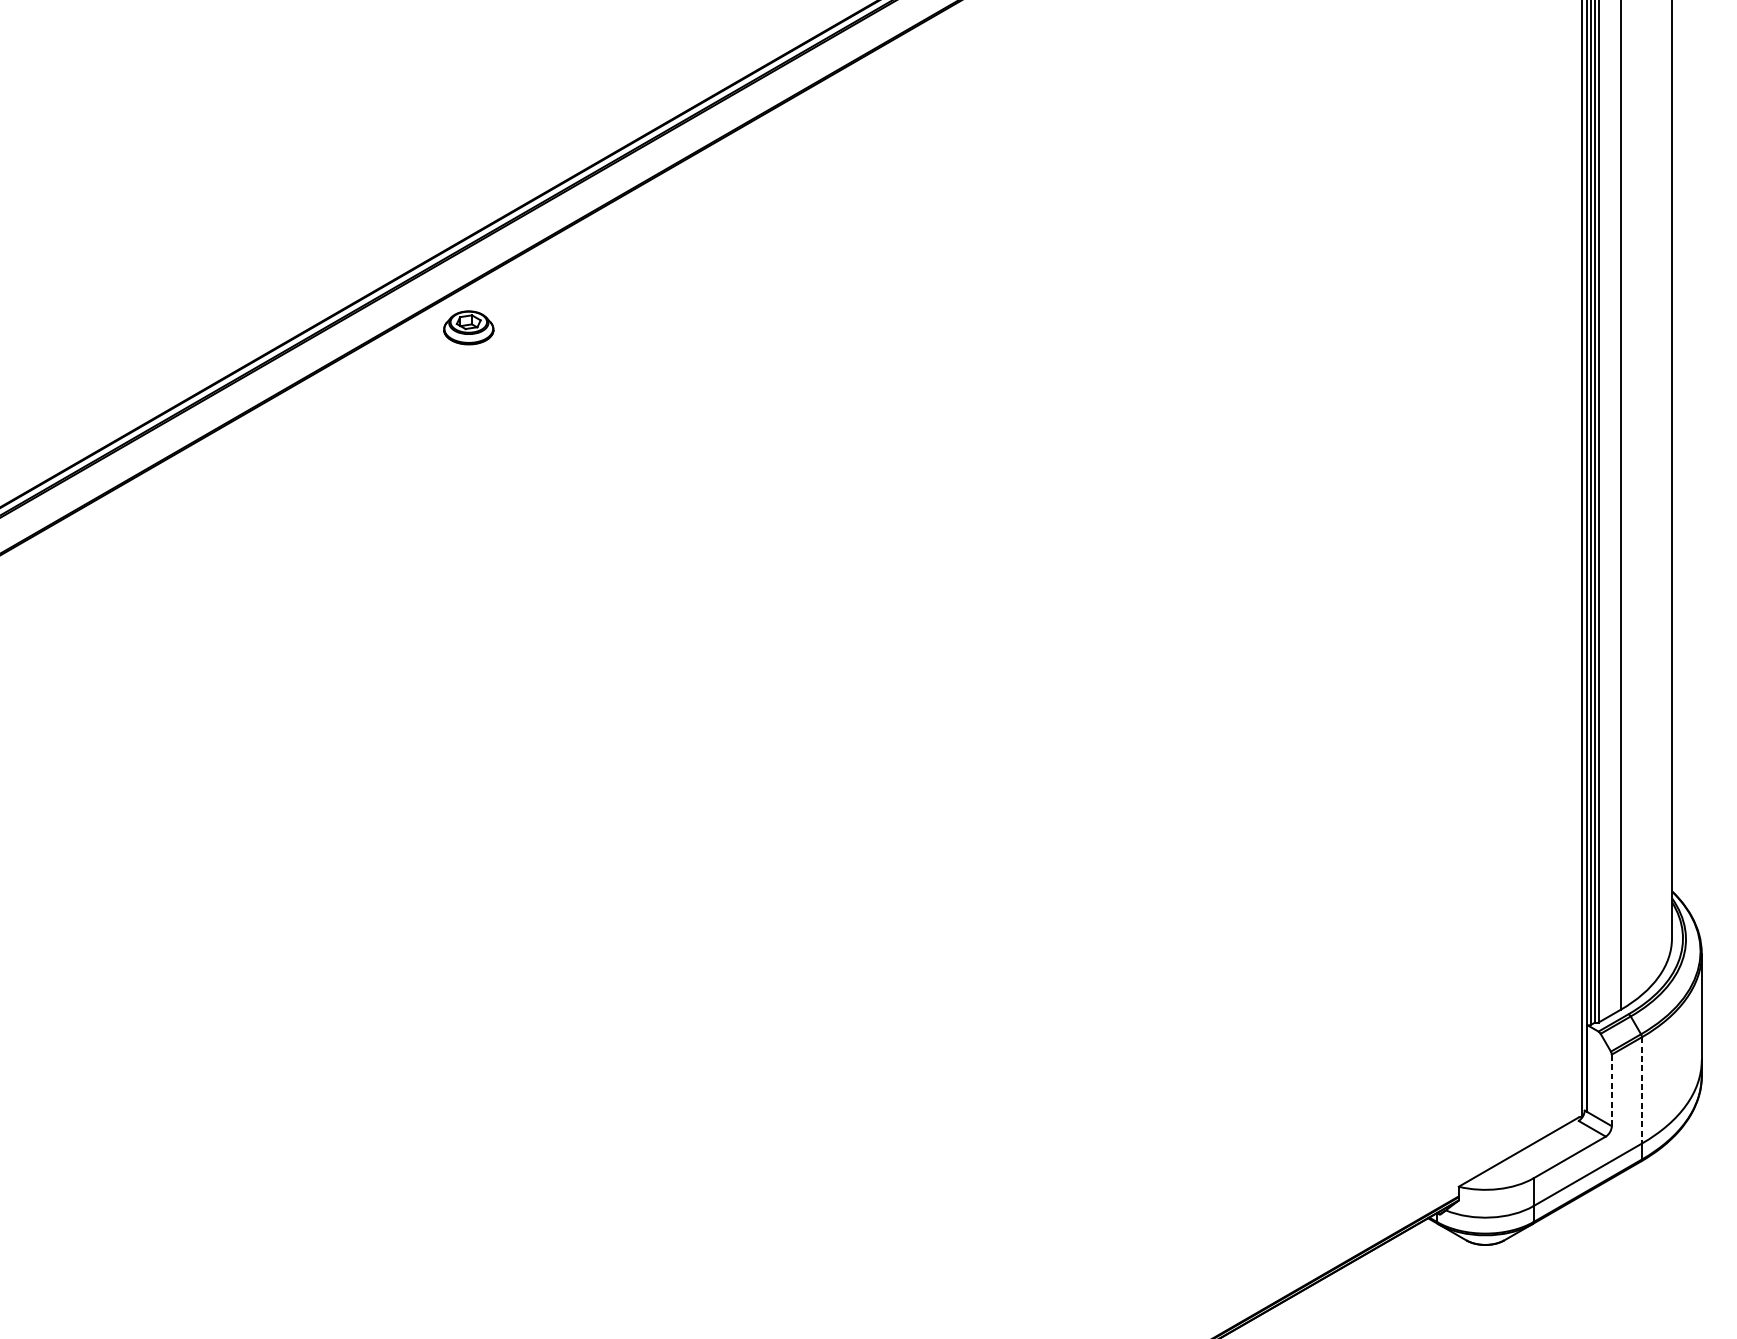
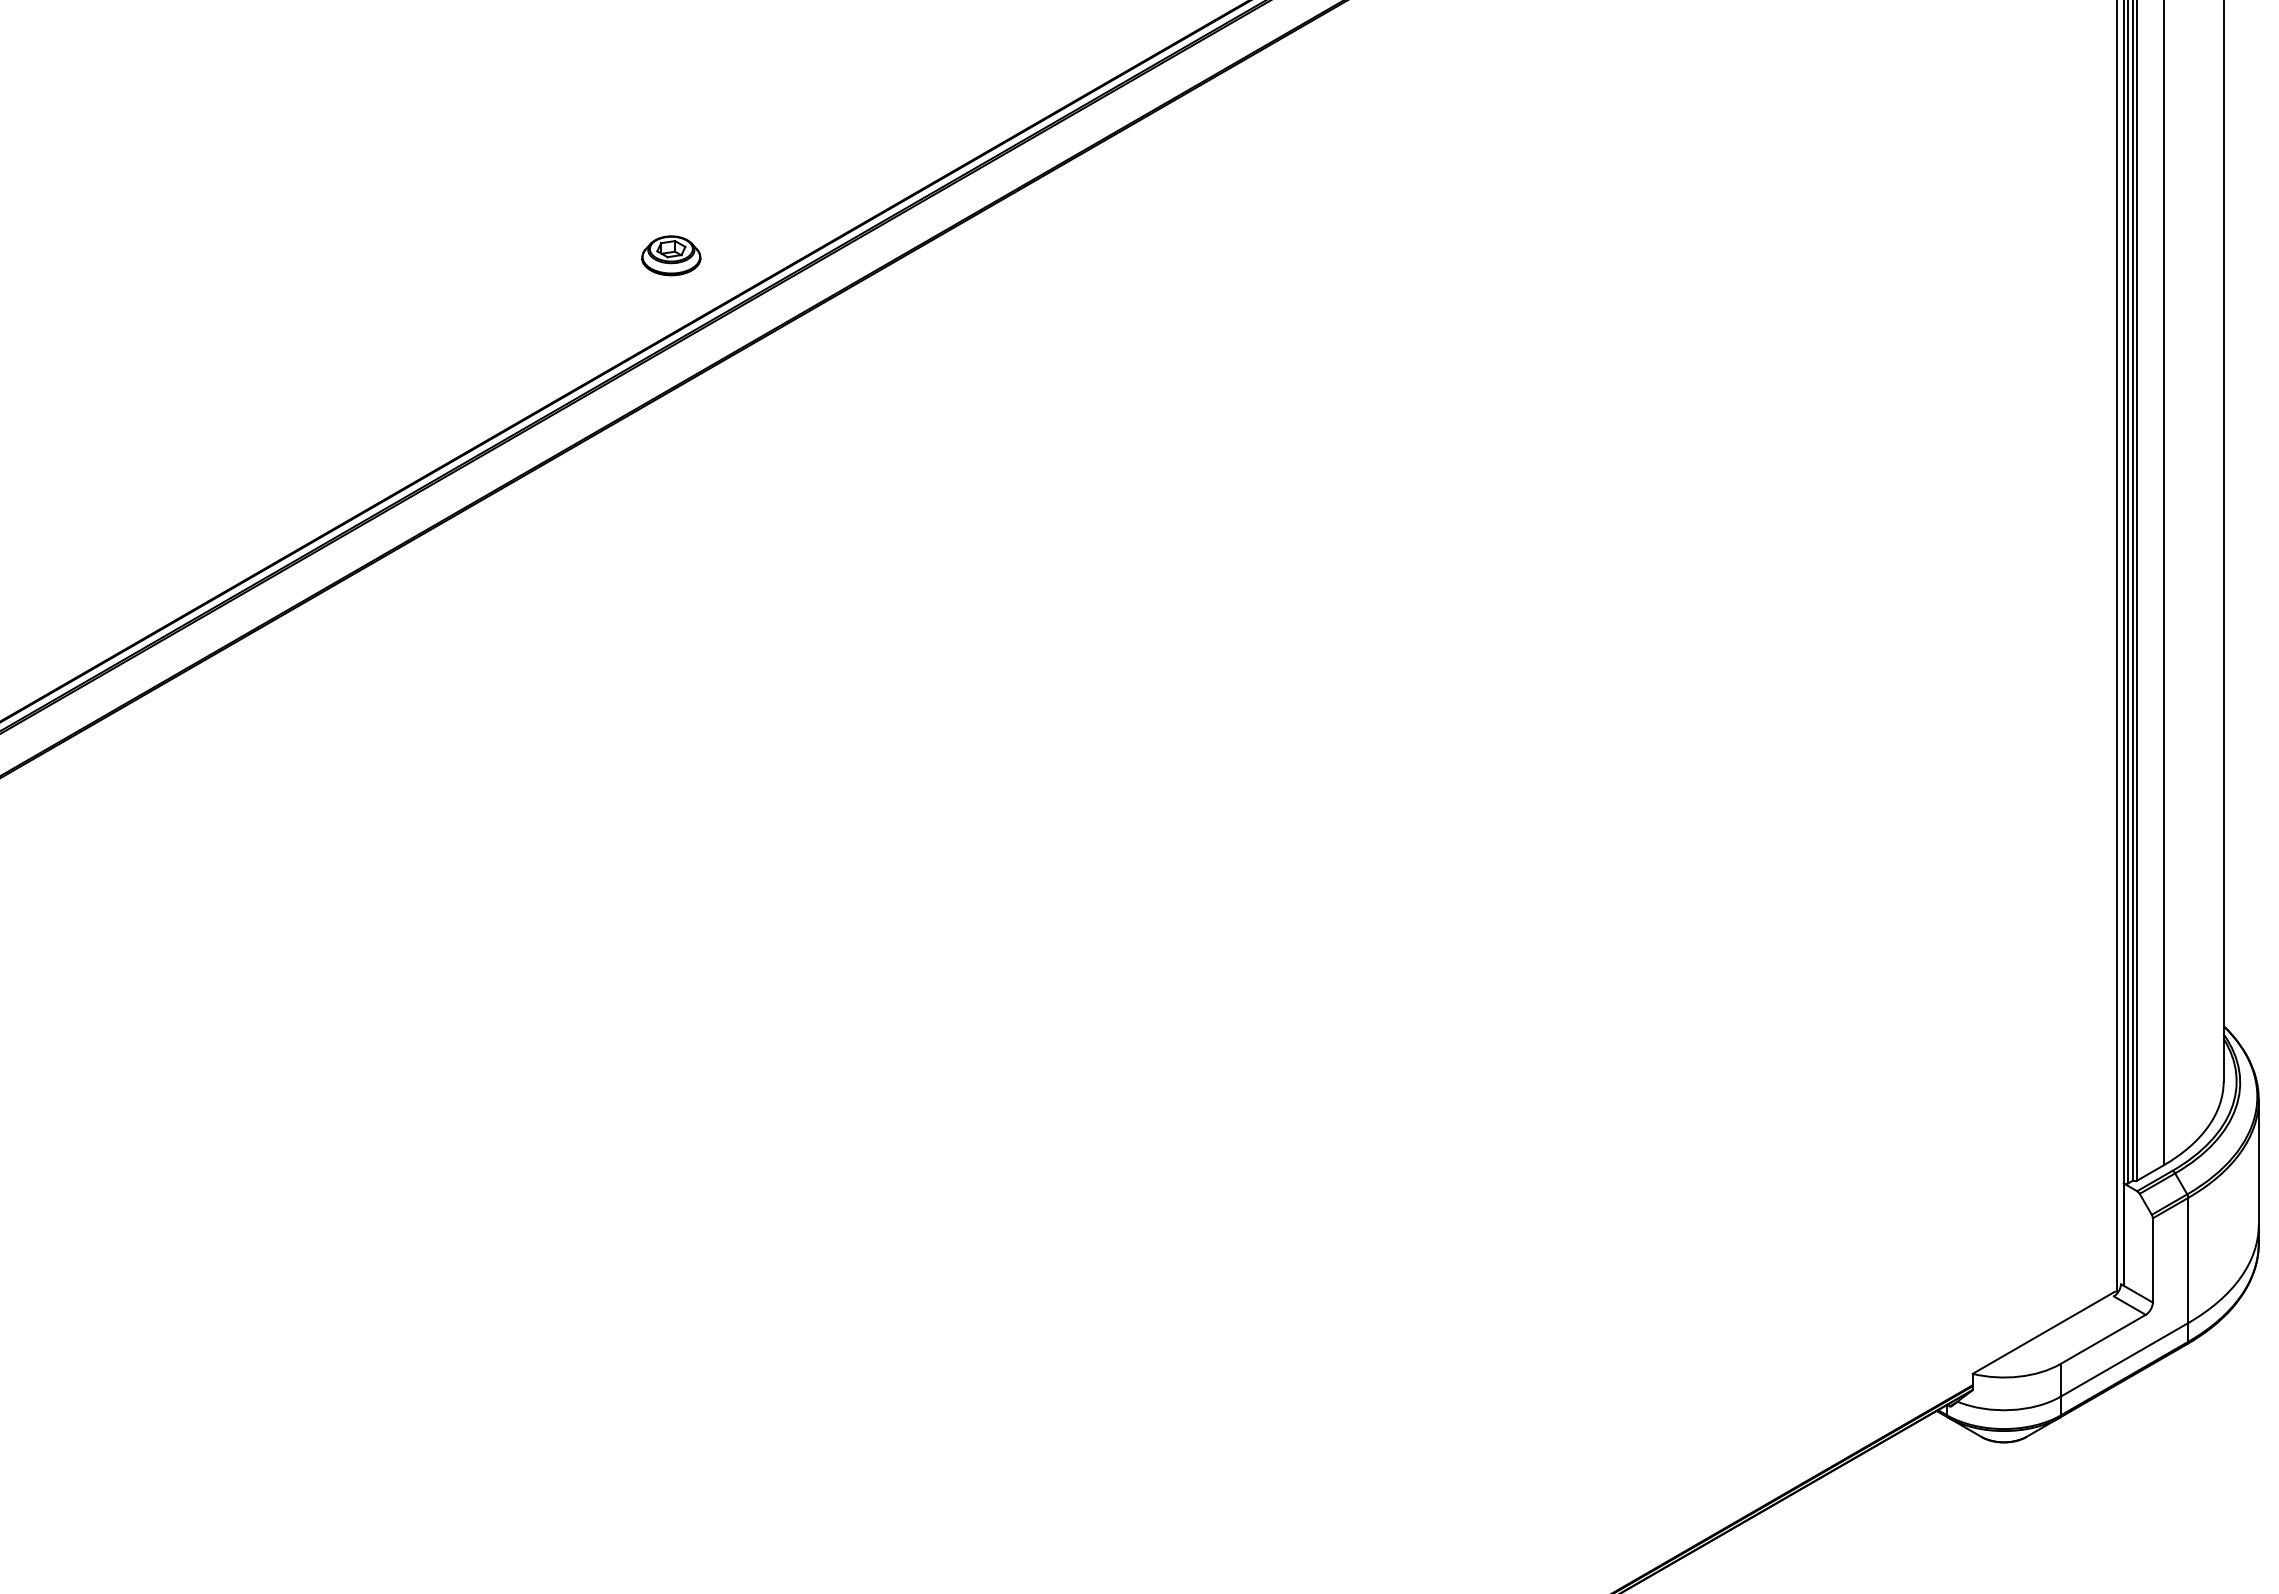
part: (468, 327) -> (671, 255), moved
line: (1611, 1089) -> (2152, 1259), dashed -> solid
line: (1642, 1090) -> (2188, 1260), dashed -> solid

